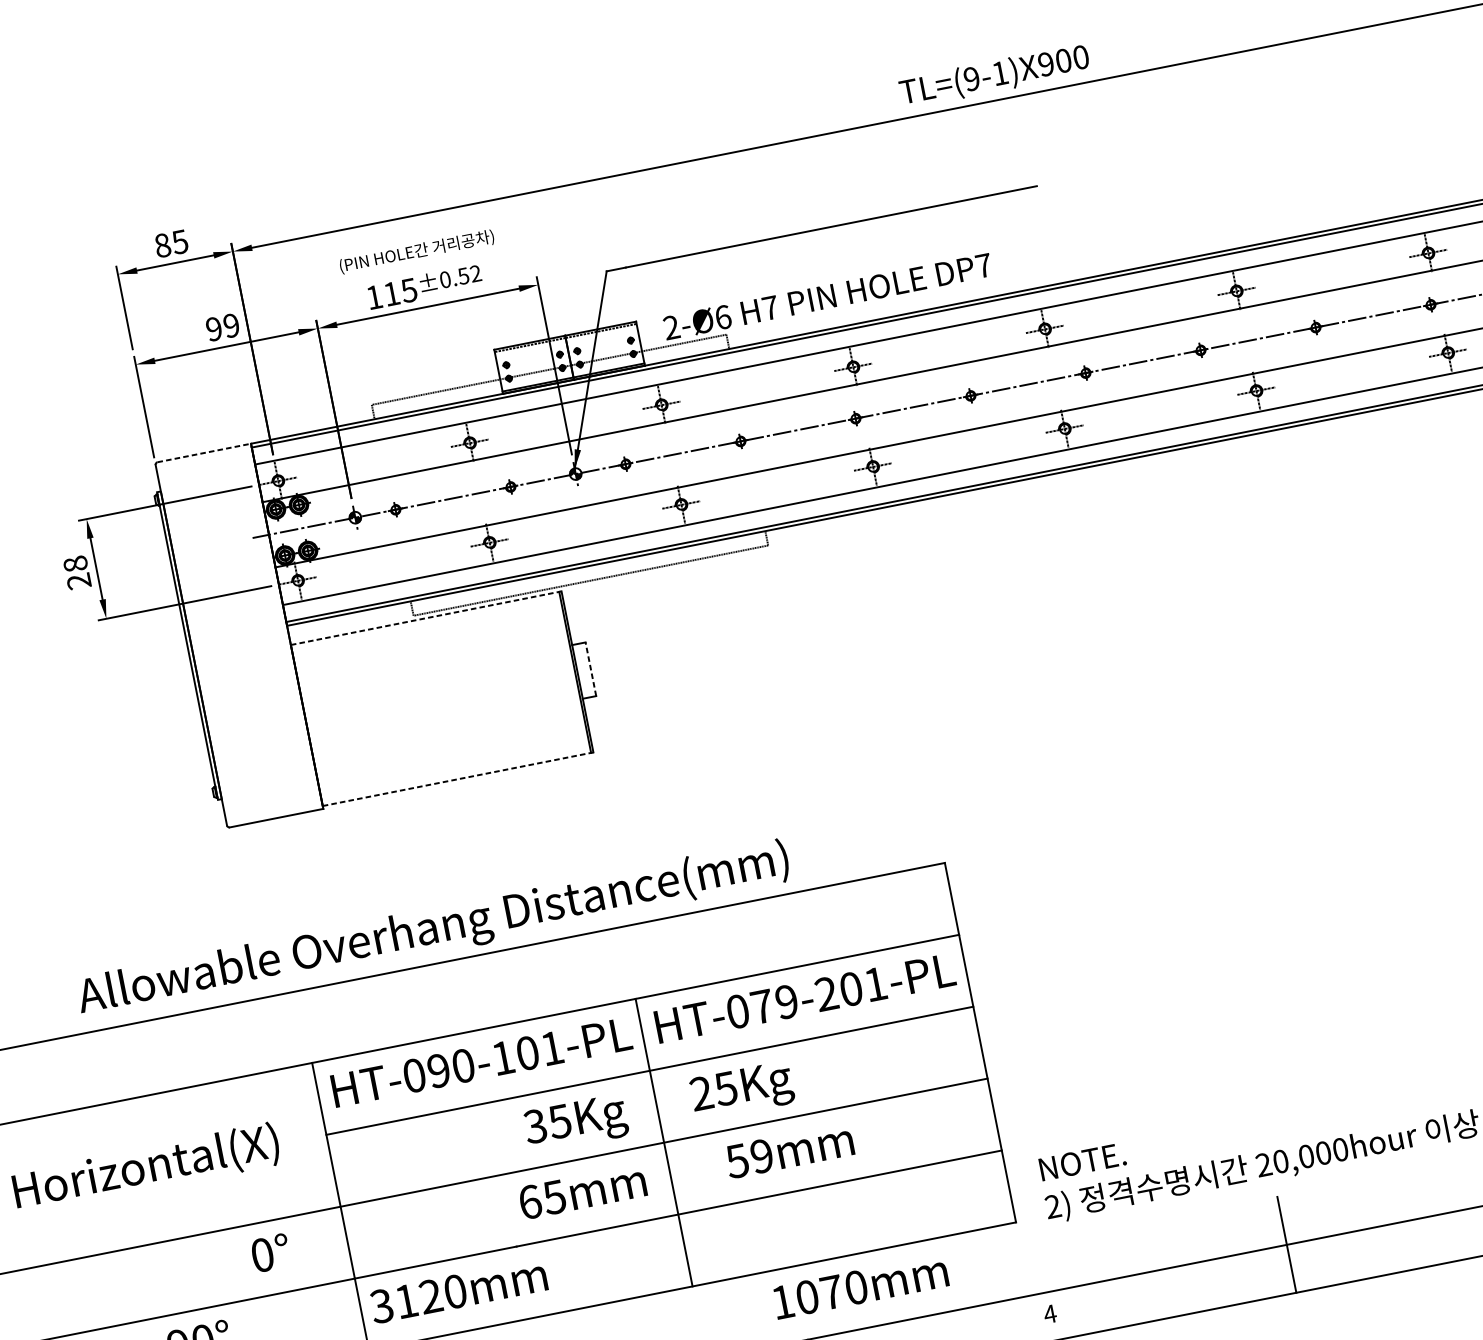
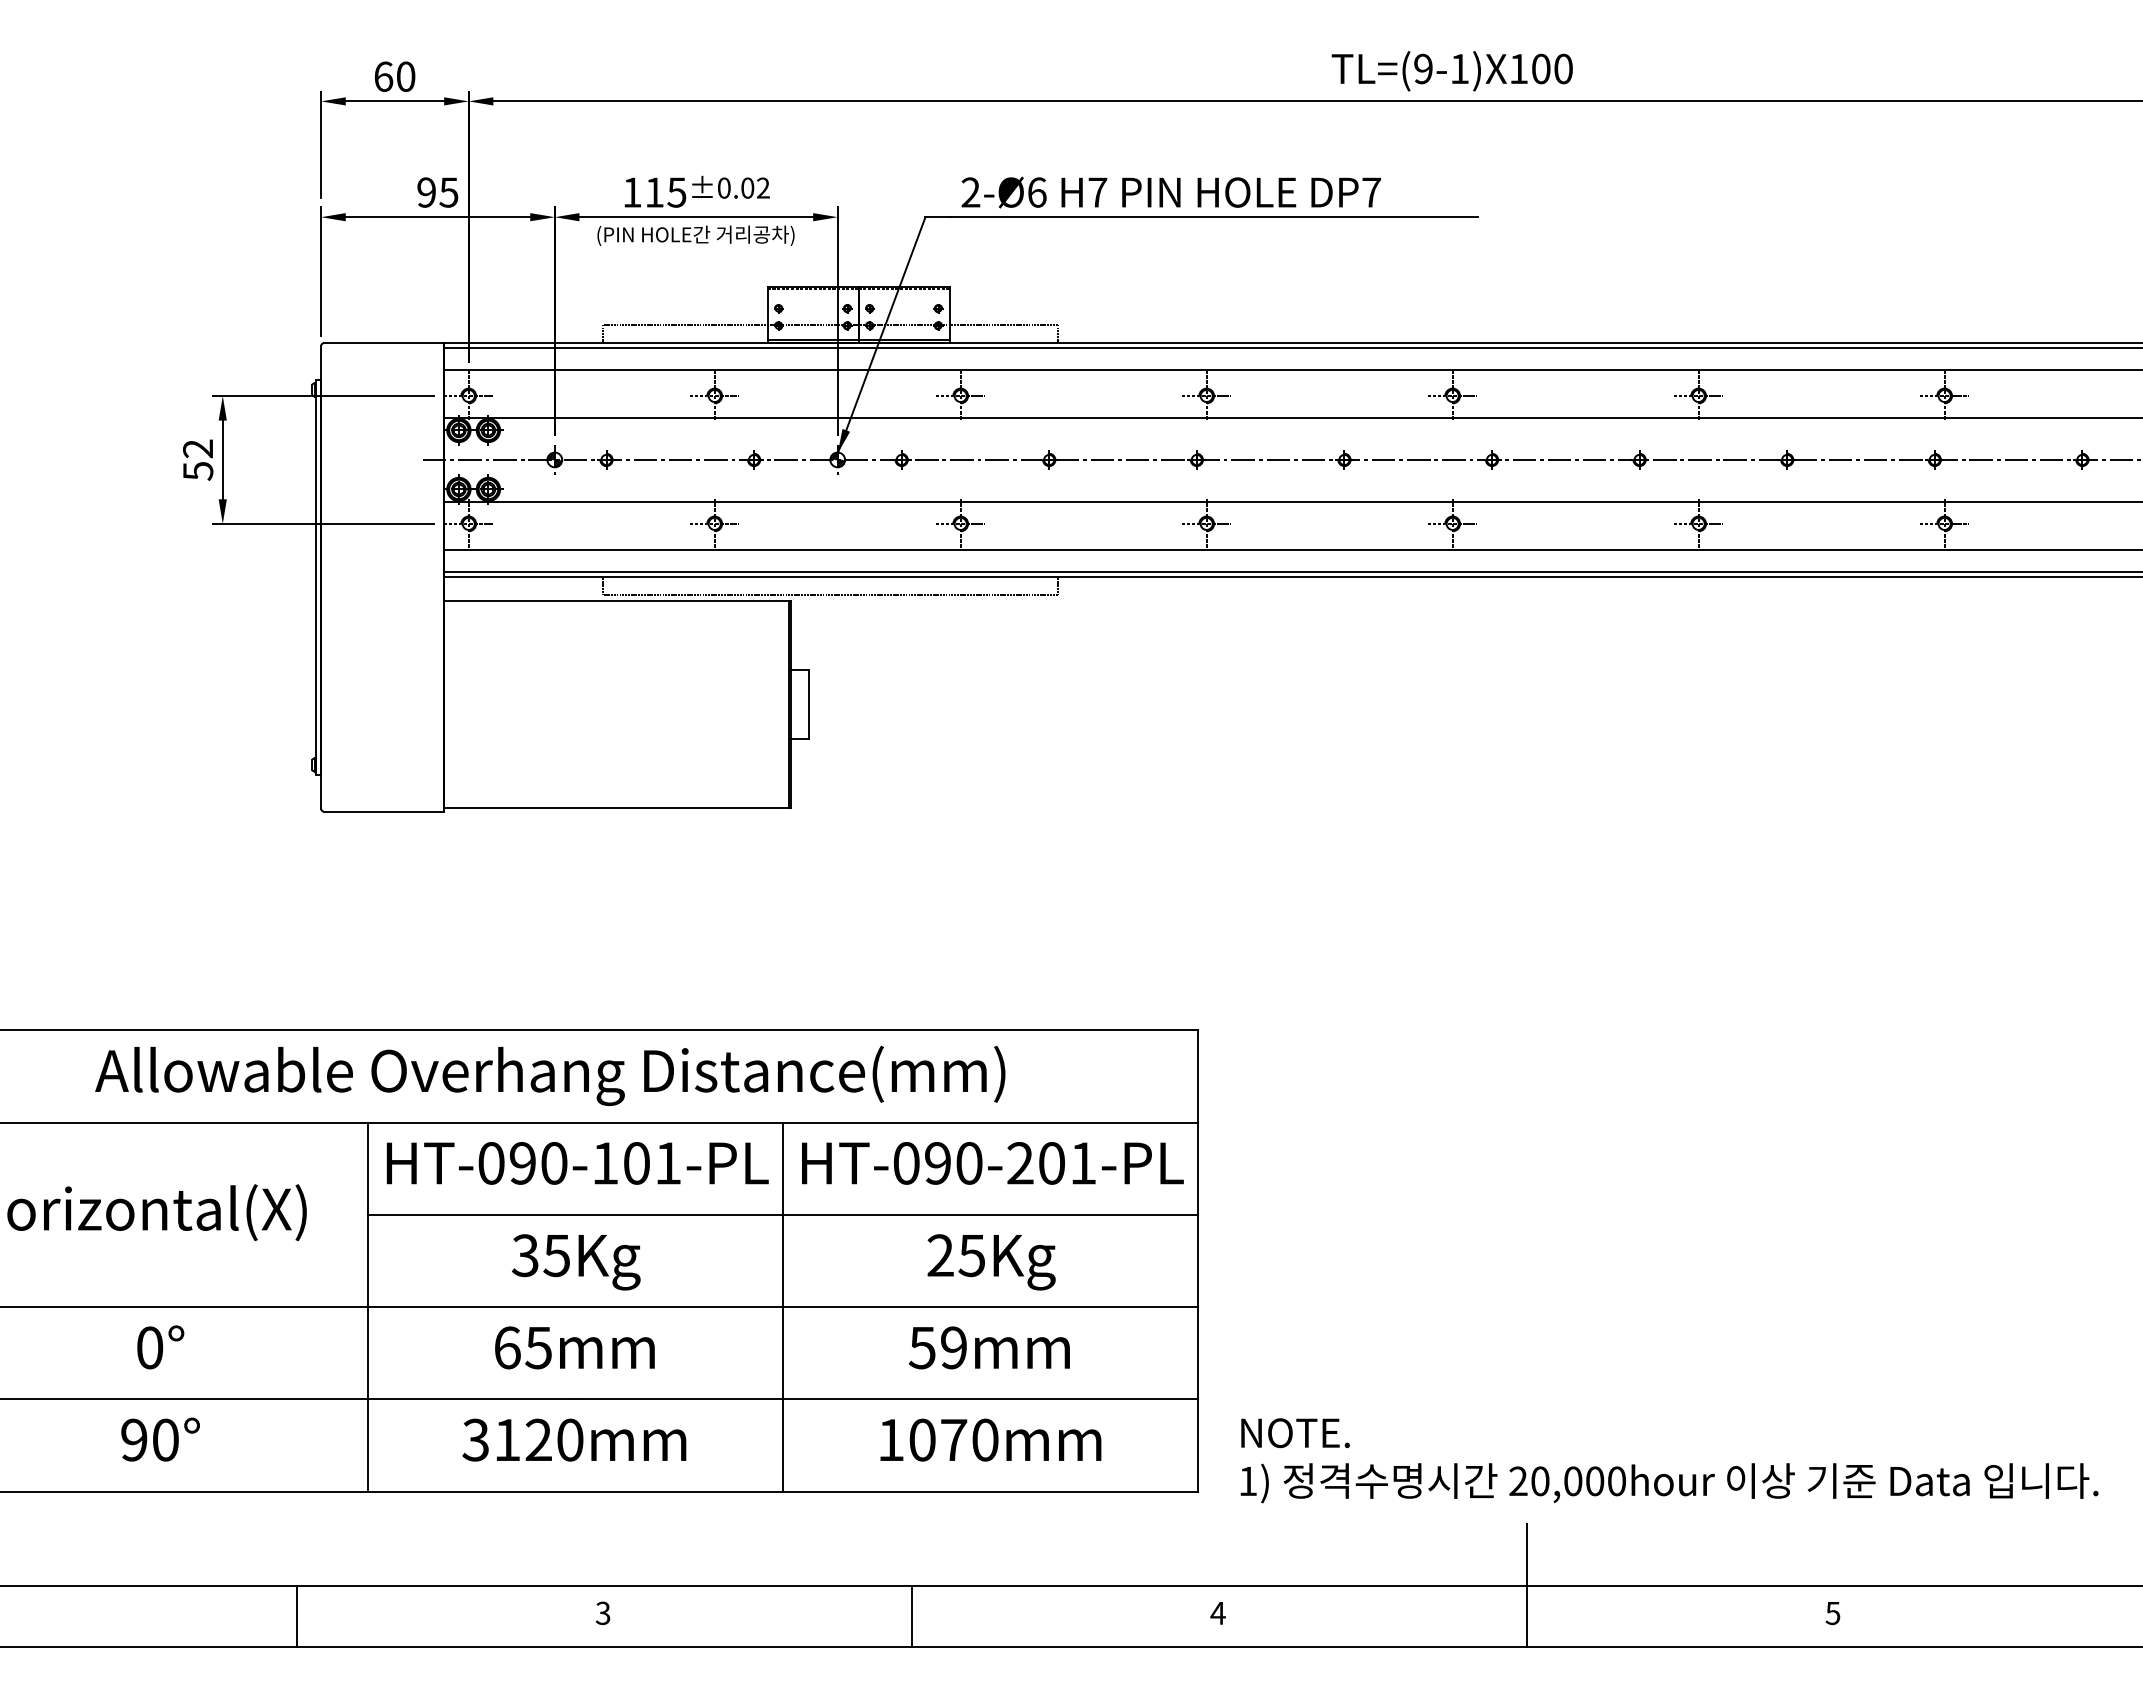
text: (1045, 63) -> (1518, 68), TL=(9-1)X900 -> TL=(9-1)X100
text: (171, 243) -> (394, 76), 85 -> 60
text: (416, 251) -> (695, 235), moved
text: (463, 275) -> (747, 187), ±0.52 -> ±0.02
text: (827, 296) -> (1170, 192), moved
text: (231, 325) -> (448, 192), 99 -> 95
line: (204, 453) -> (384, 343), dashed -> solid
text: (77, 572) -> (198, 459), 28 -> 52
line: (425, 618) -> (617, 601), dashed -> solid
line: (590, 669) -> (808, 704), dashed -> solid
line: (457, 779) -> (617, 808), dashed -> solid
text: (433, 930) -> (550, 1075), moved
text: (774, 1004) -> (953, 1163), HT-079-201-PL -> HT-090-201-PL
text: (742, 1091) -> (991, 1262), moved
text: (576, 1123) -> (576, 1262), moved
text: (788, 1150) -> (988, 1347), moved
text: (582, 1191) -> (574, 1347), moved
text: (1053, 1205) -> (1248, 1480), 2) -> 1)
text: (270, 1253) -> (160, 1347), moved
text: (860, 1286) -> (990, 1439), moved
text: (458, 1290) -> (574, 1439), moved

